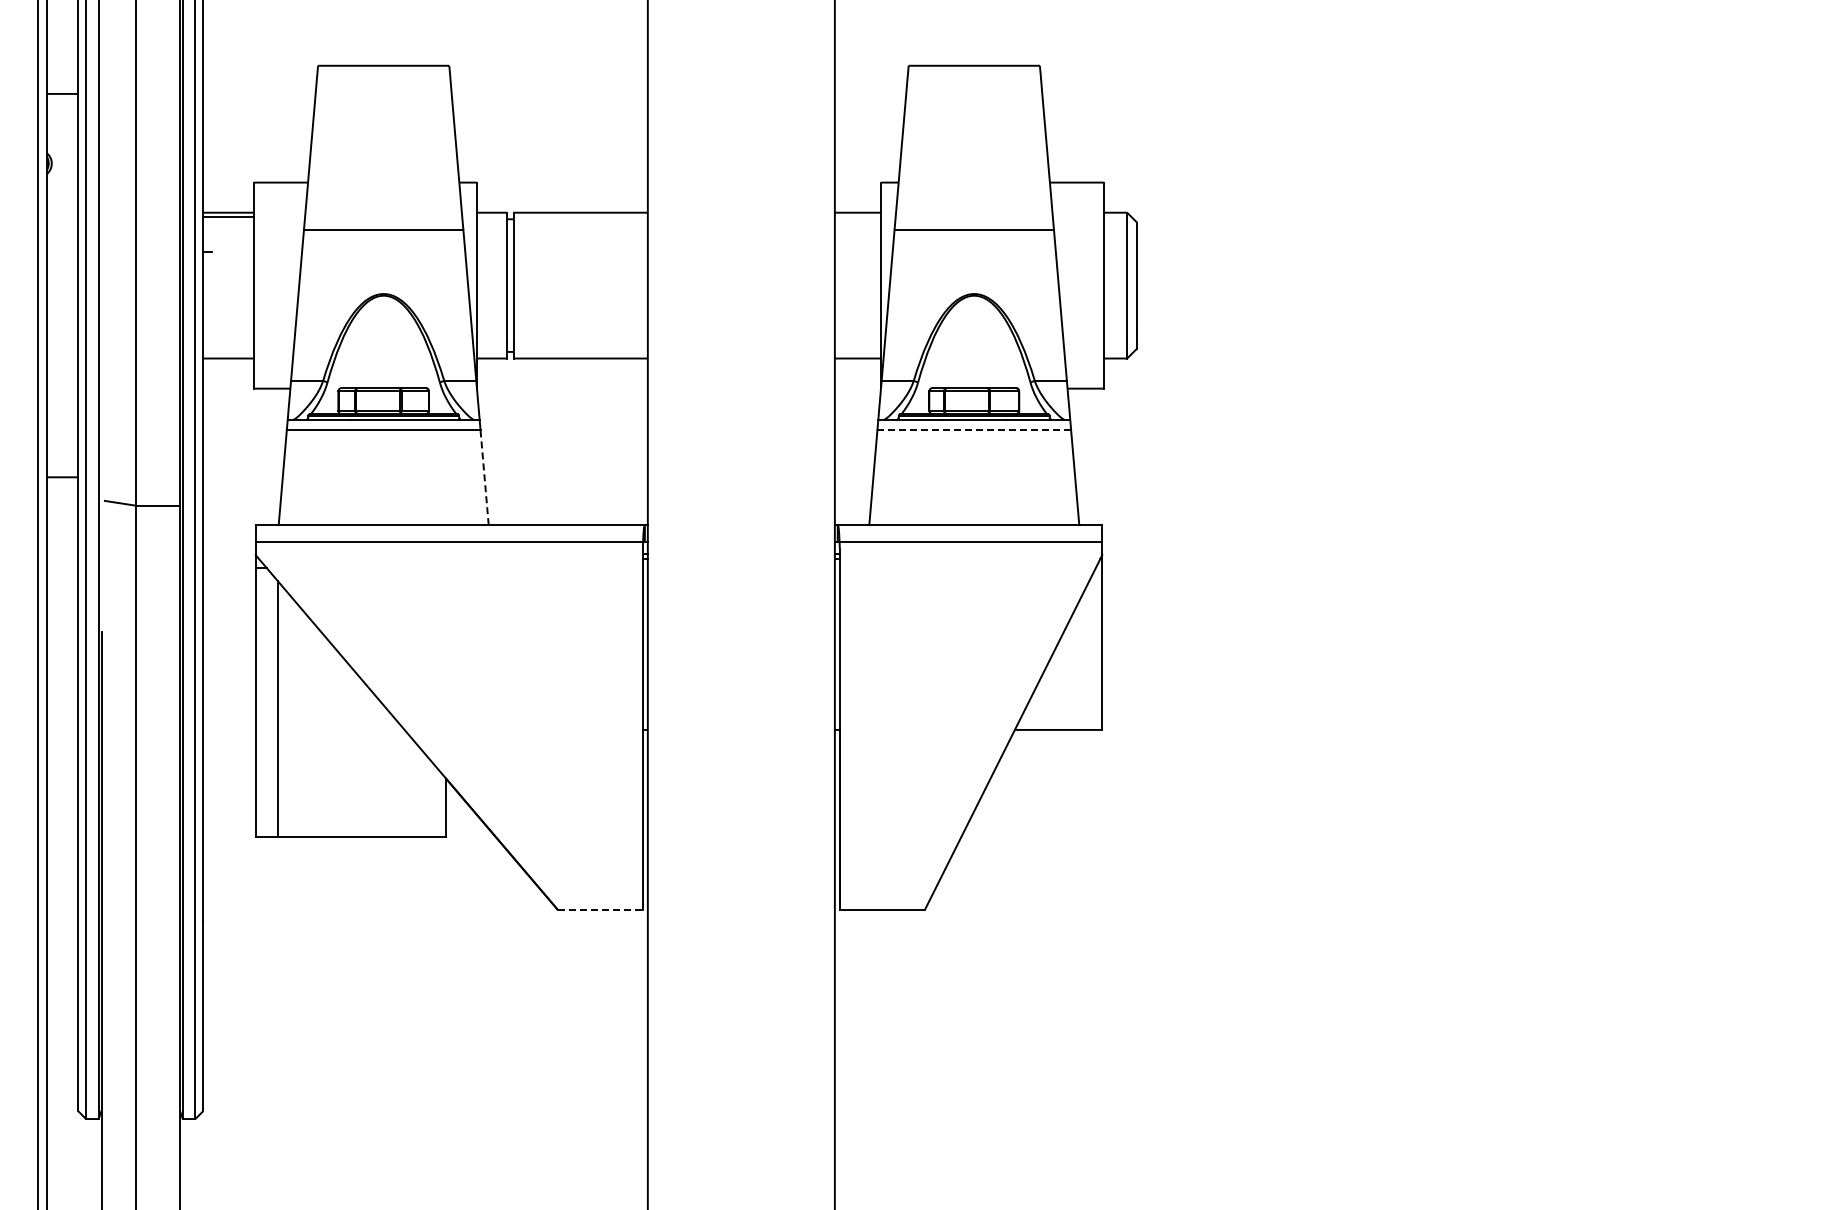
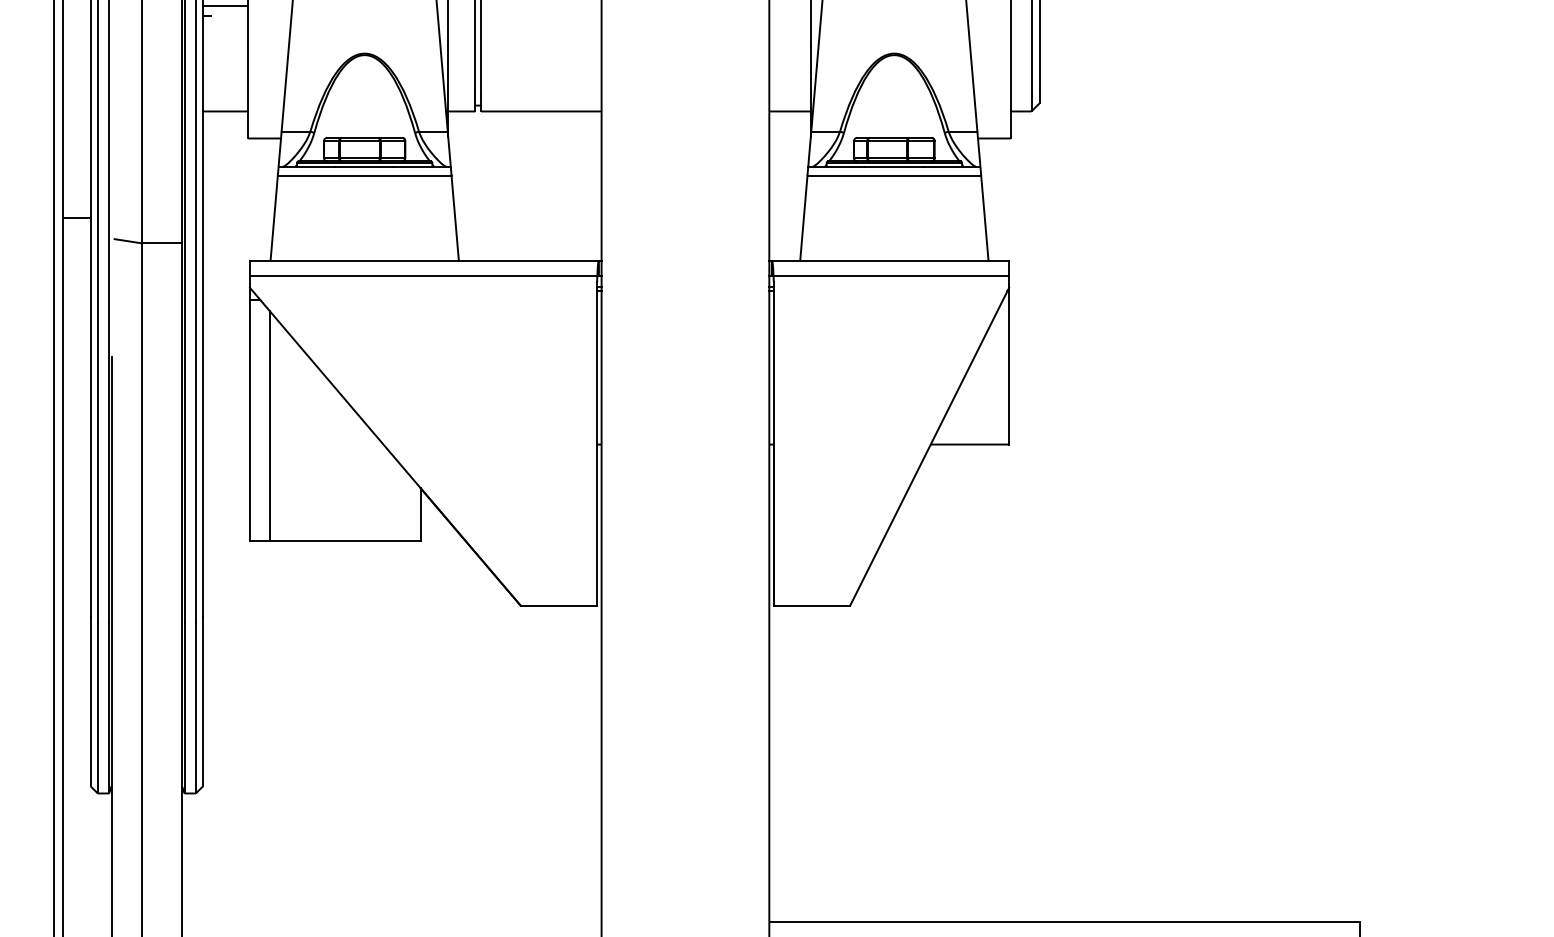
line: (228, 240) -> (225, 5), added
line: (974, 429) -> (894, 175), dashed -> solid
line: (484, 477) -> (455, 218), dashed -> solid
line: (600, 909) -> (559, 605), dashed -> solid

